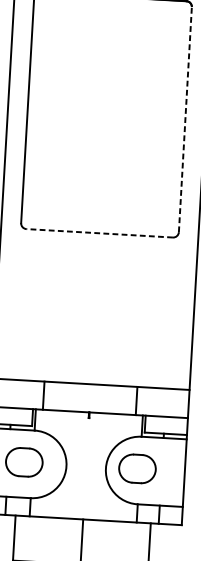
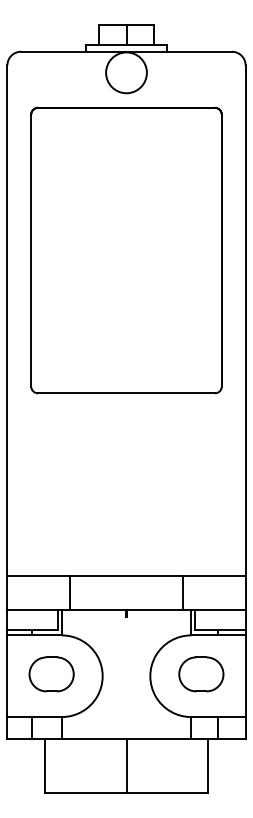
line: (185, 119) -> (221, 250), dashed -> solid
line: (99, 233) -> (126, 393), dashed -> solid
part: (137, 468) -> (201, 674), moved

